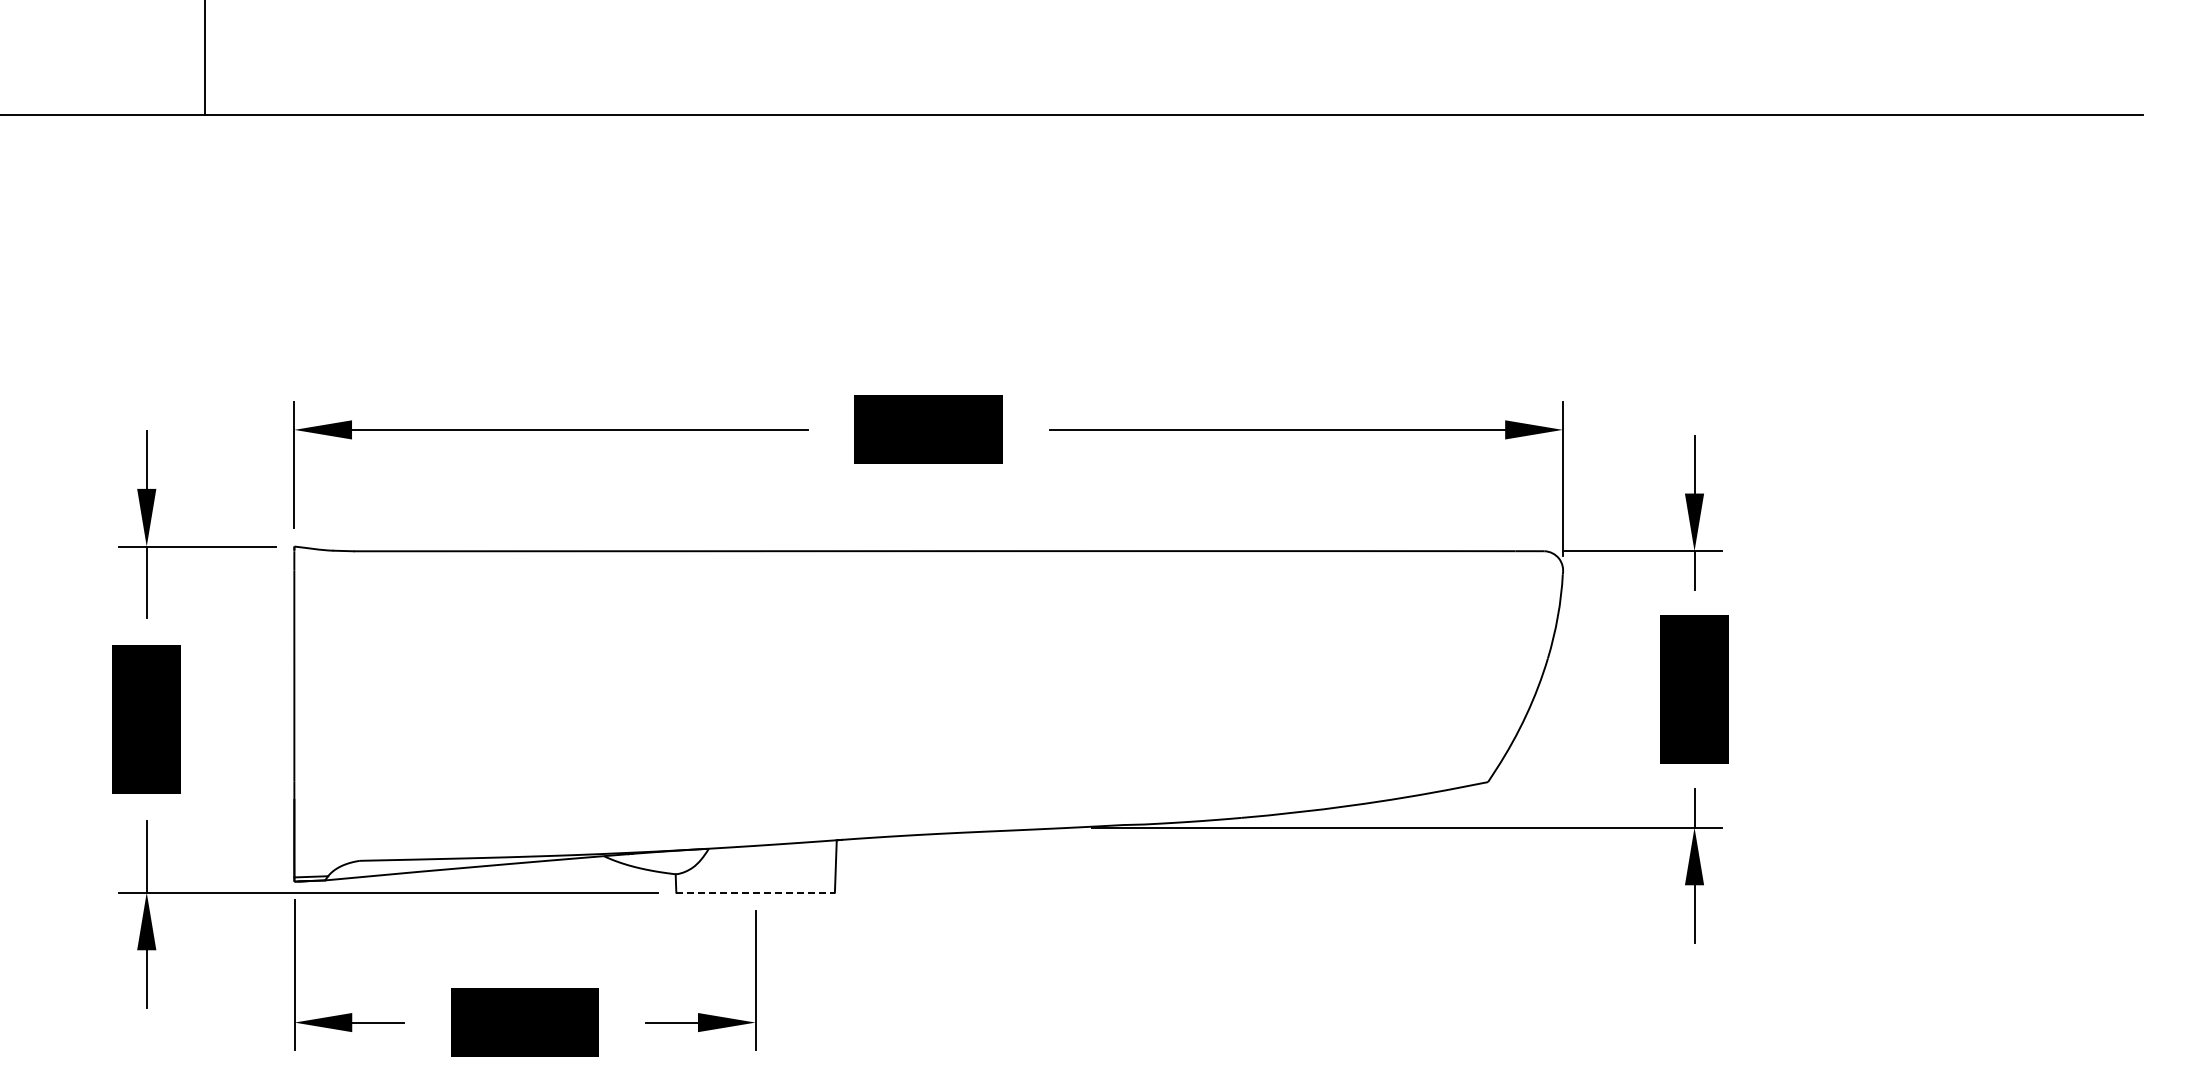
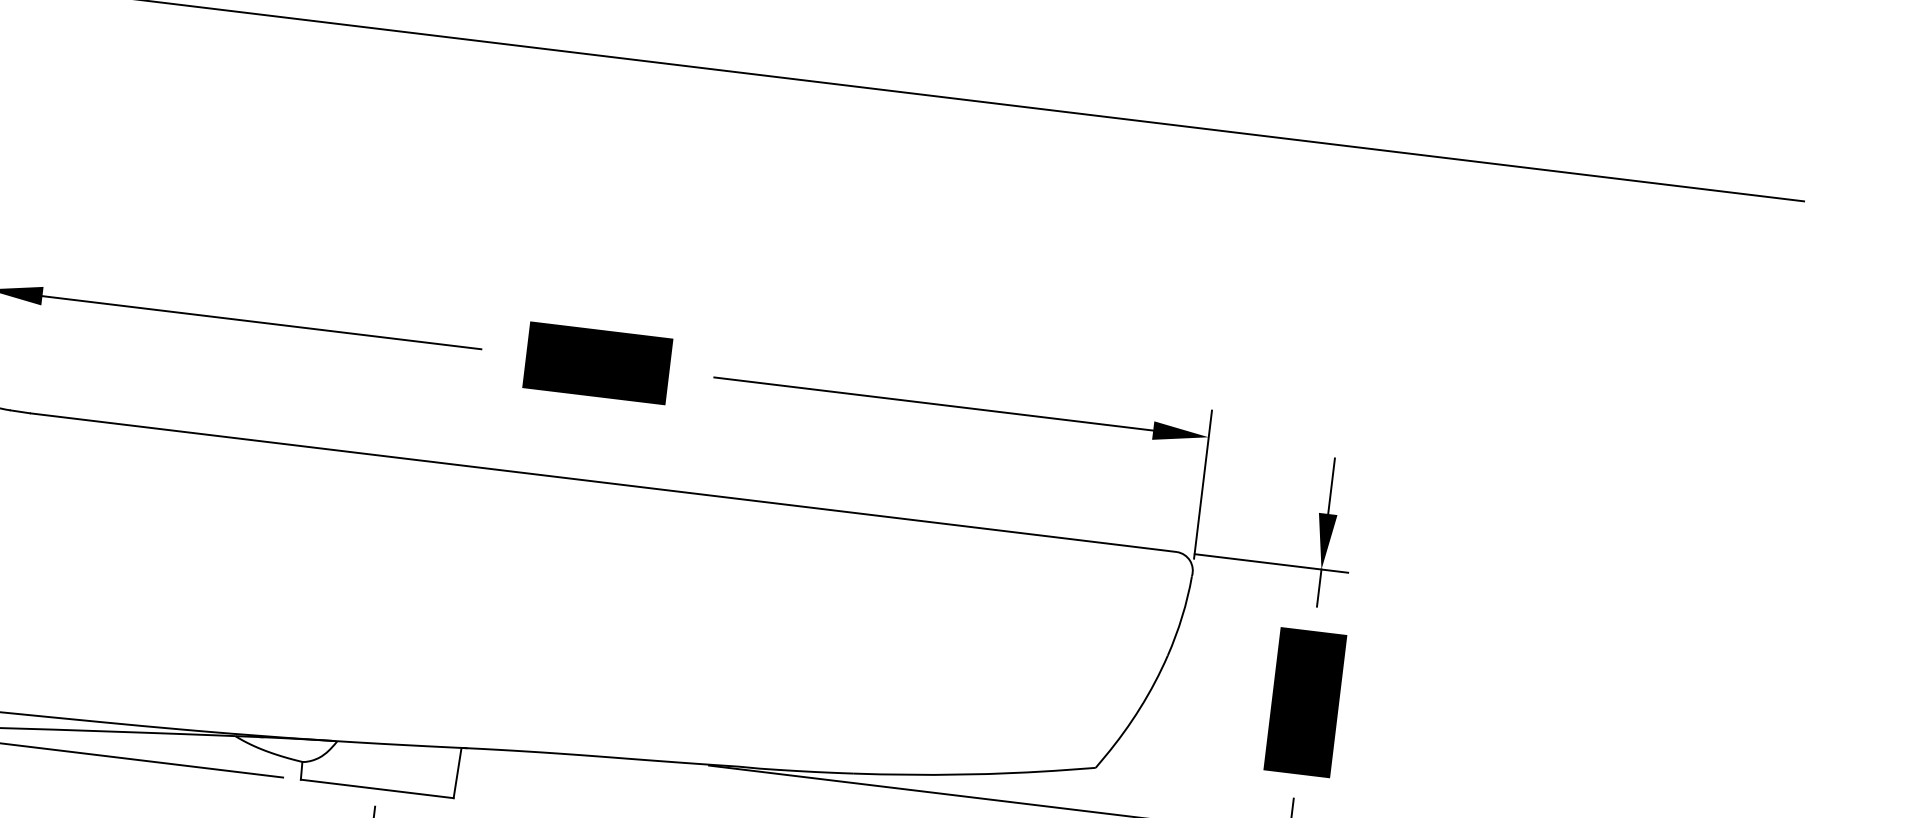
line: (756, 892) -> (378, 788), dashed -> solid

